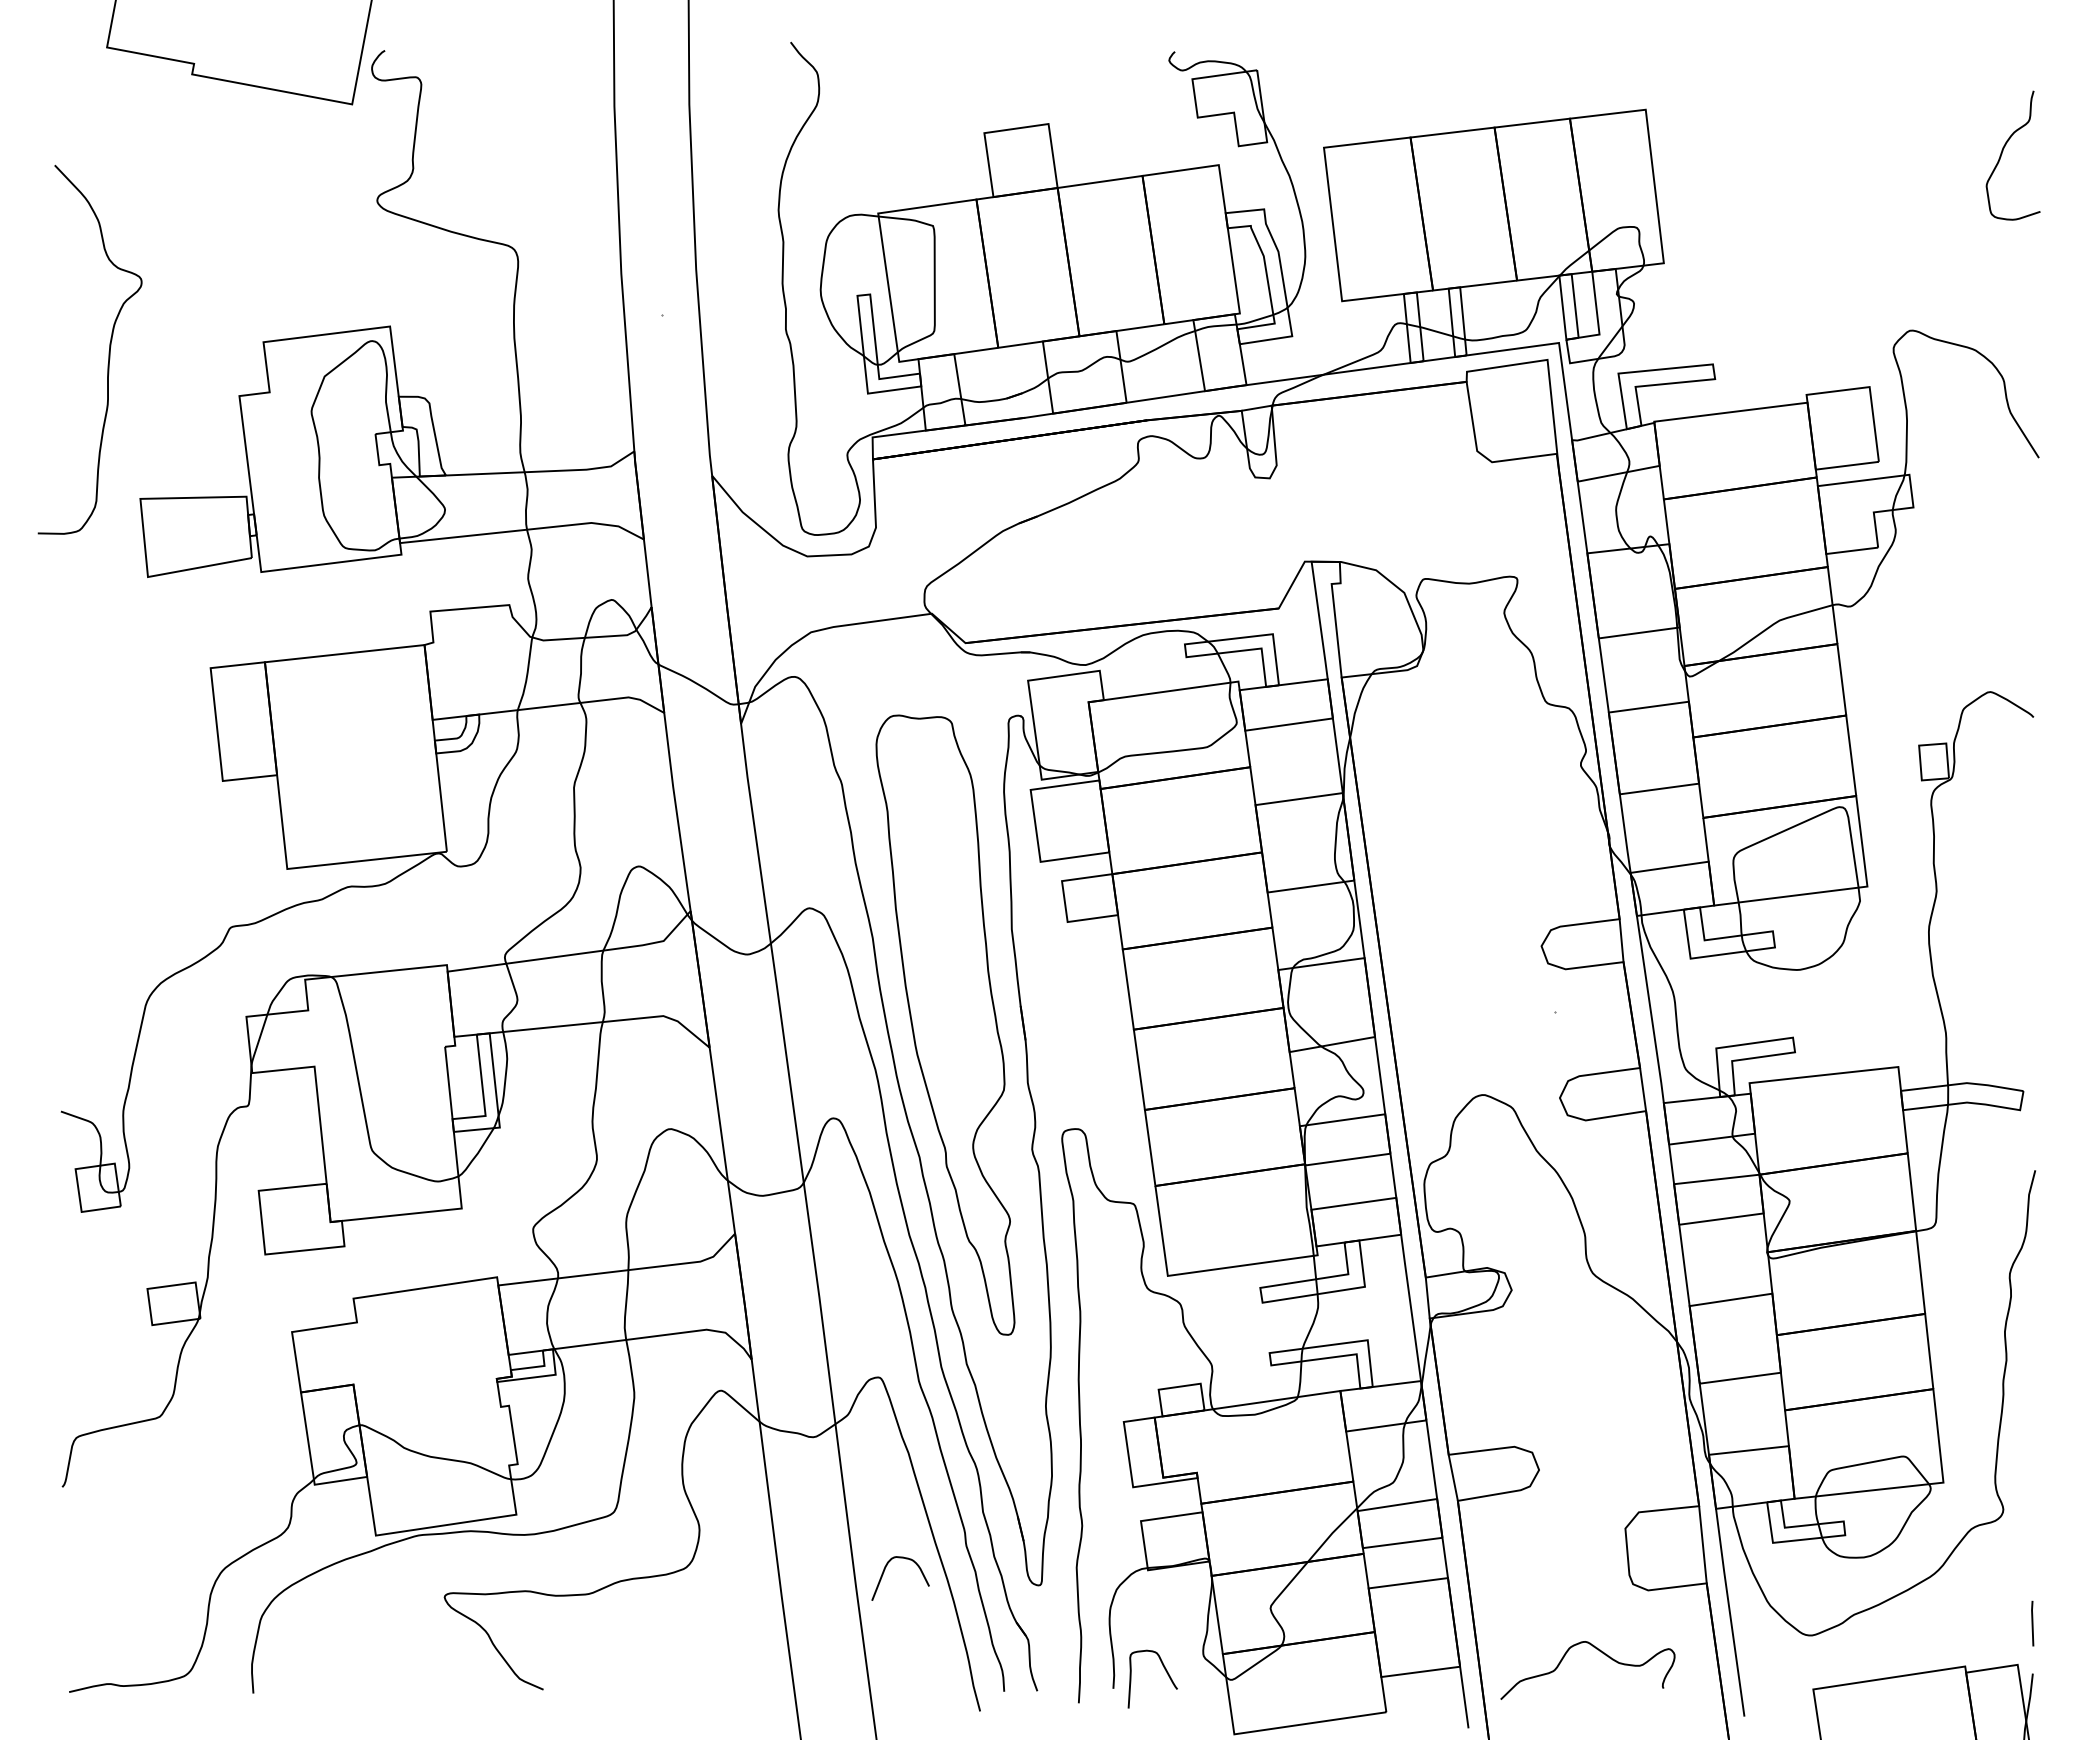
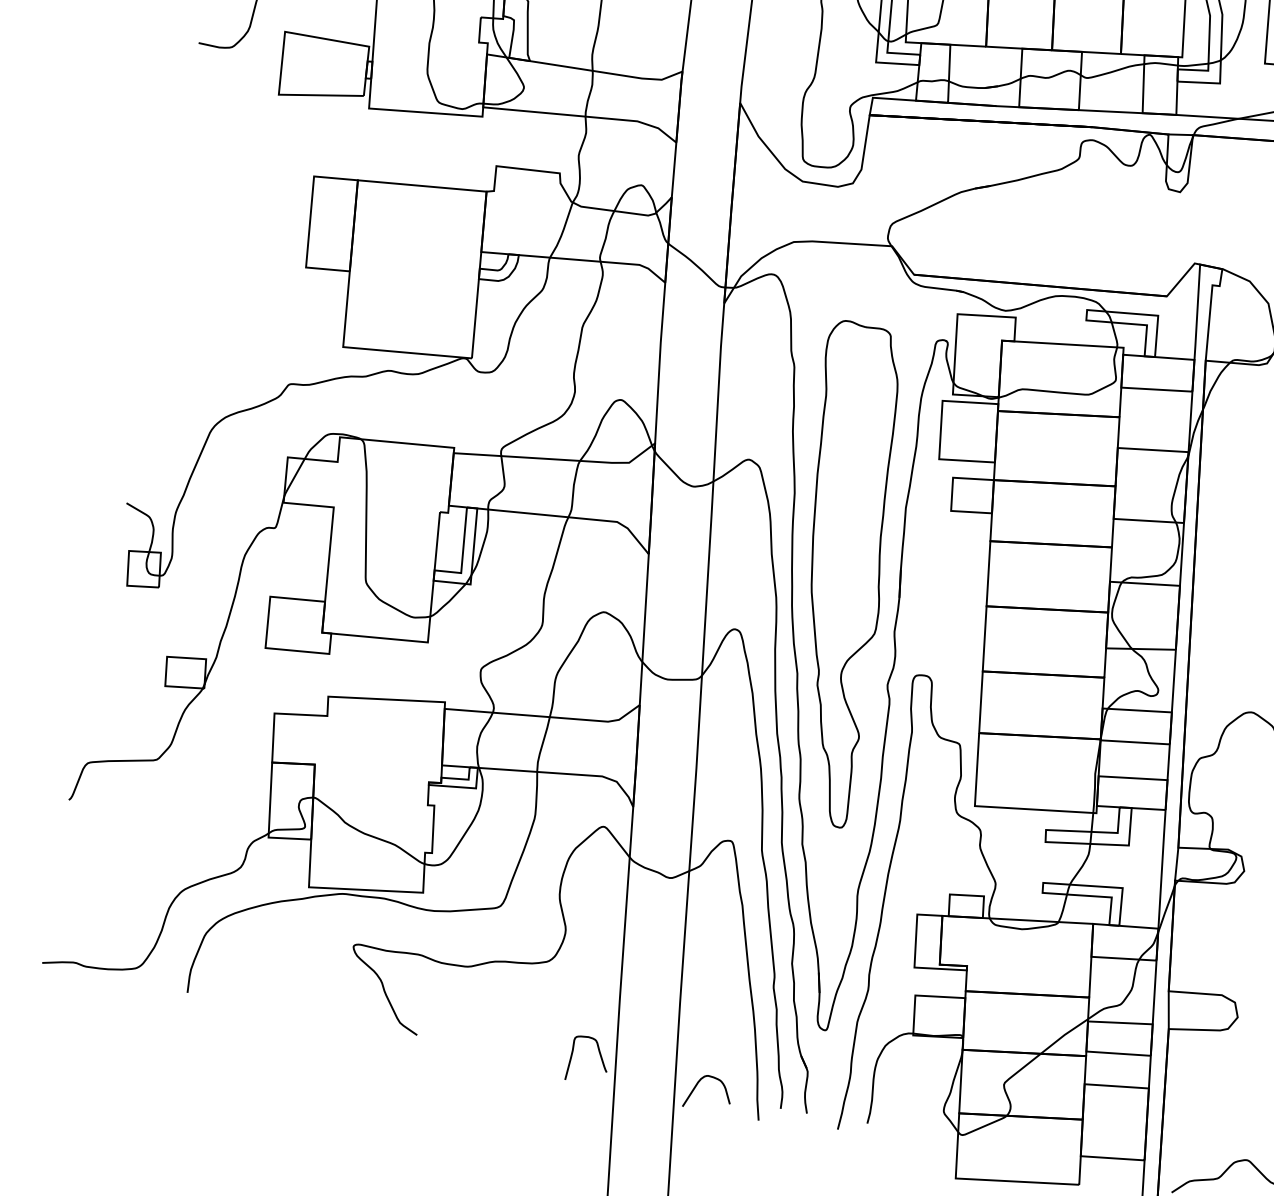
curve: (884, 1572) -> (696, 1086), moved
curve: (1165, 1671) -> (600, 1056), moved

